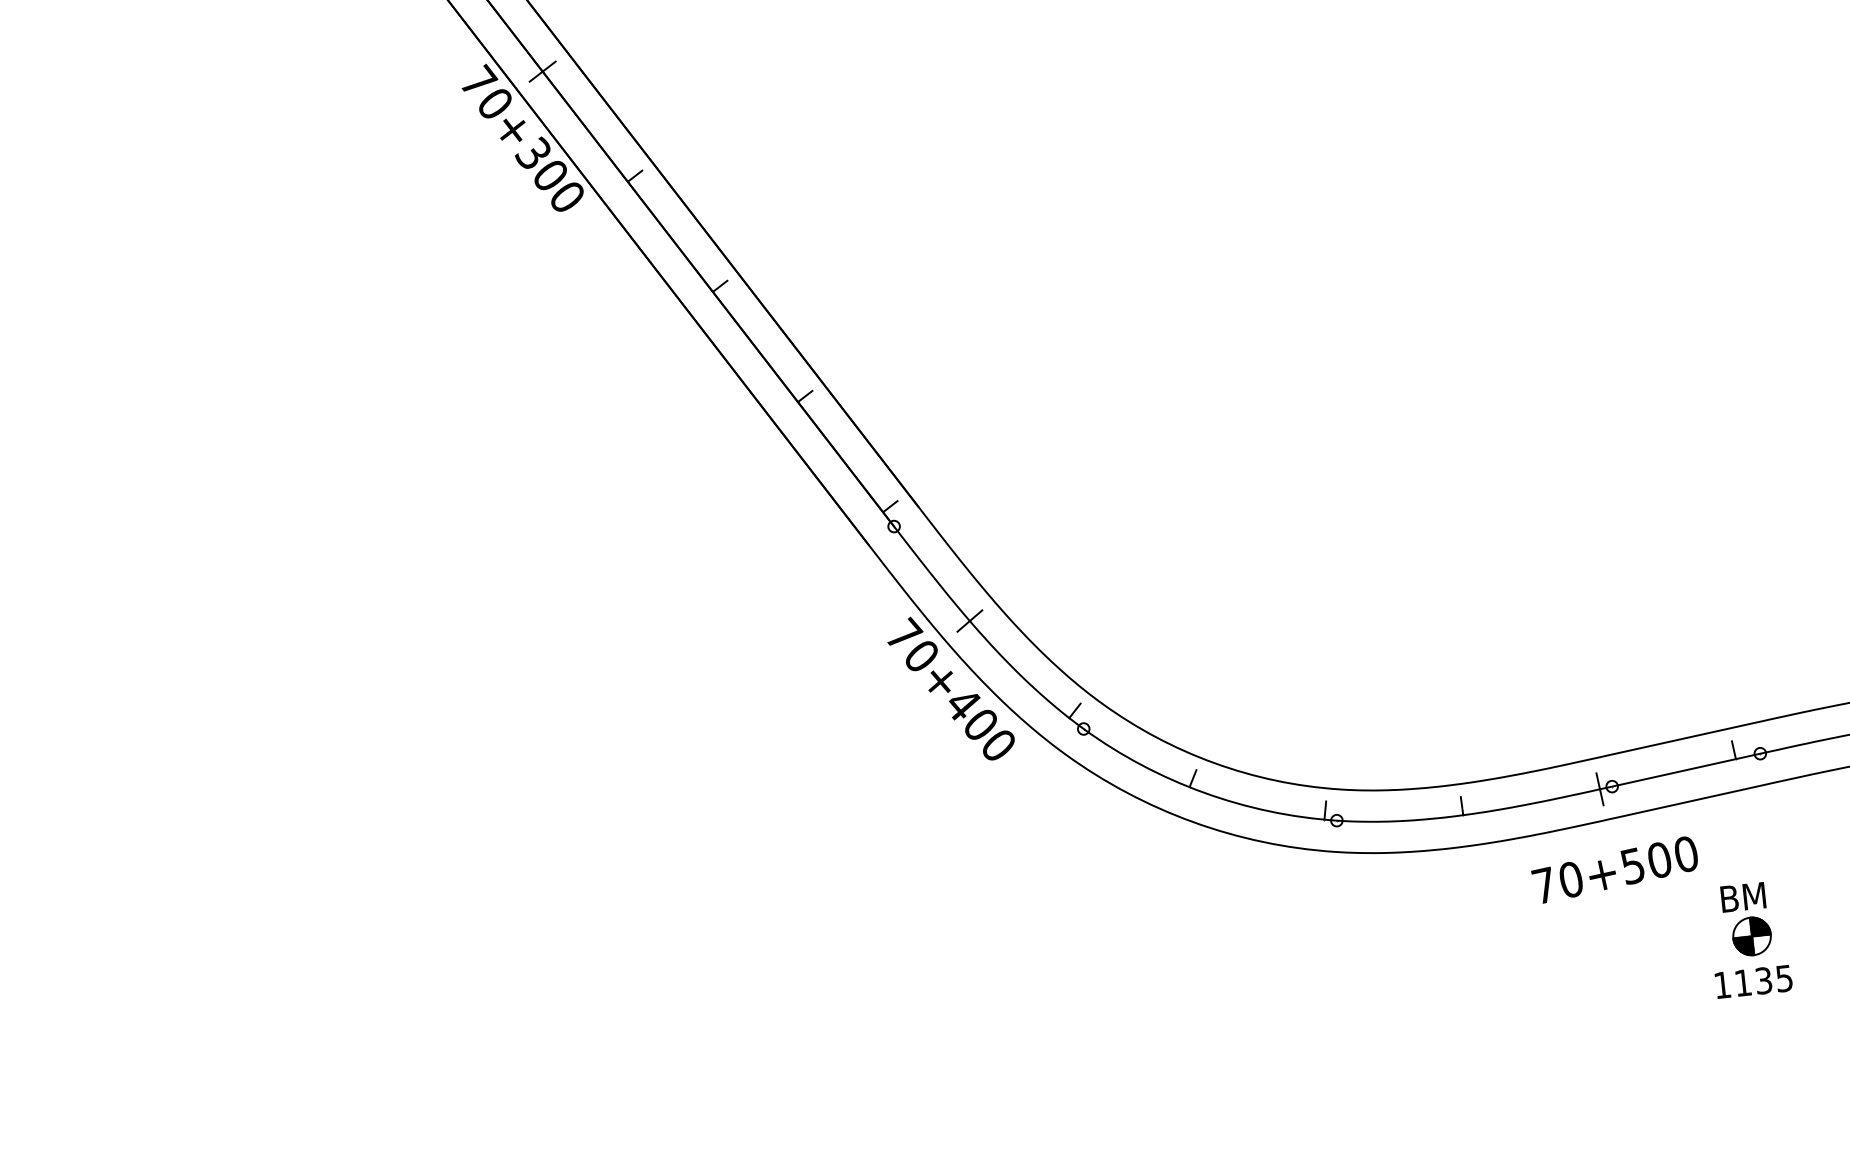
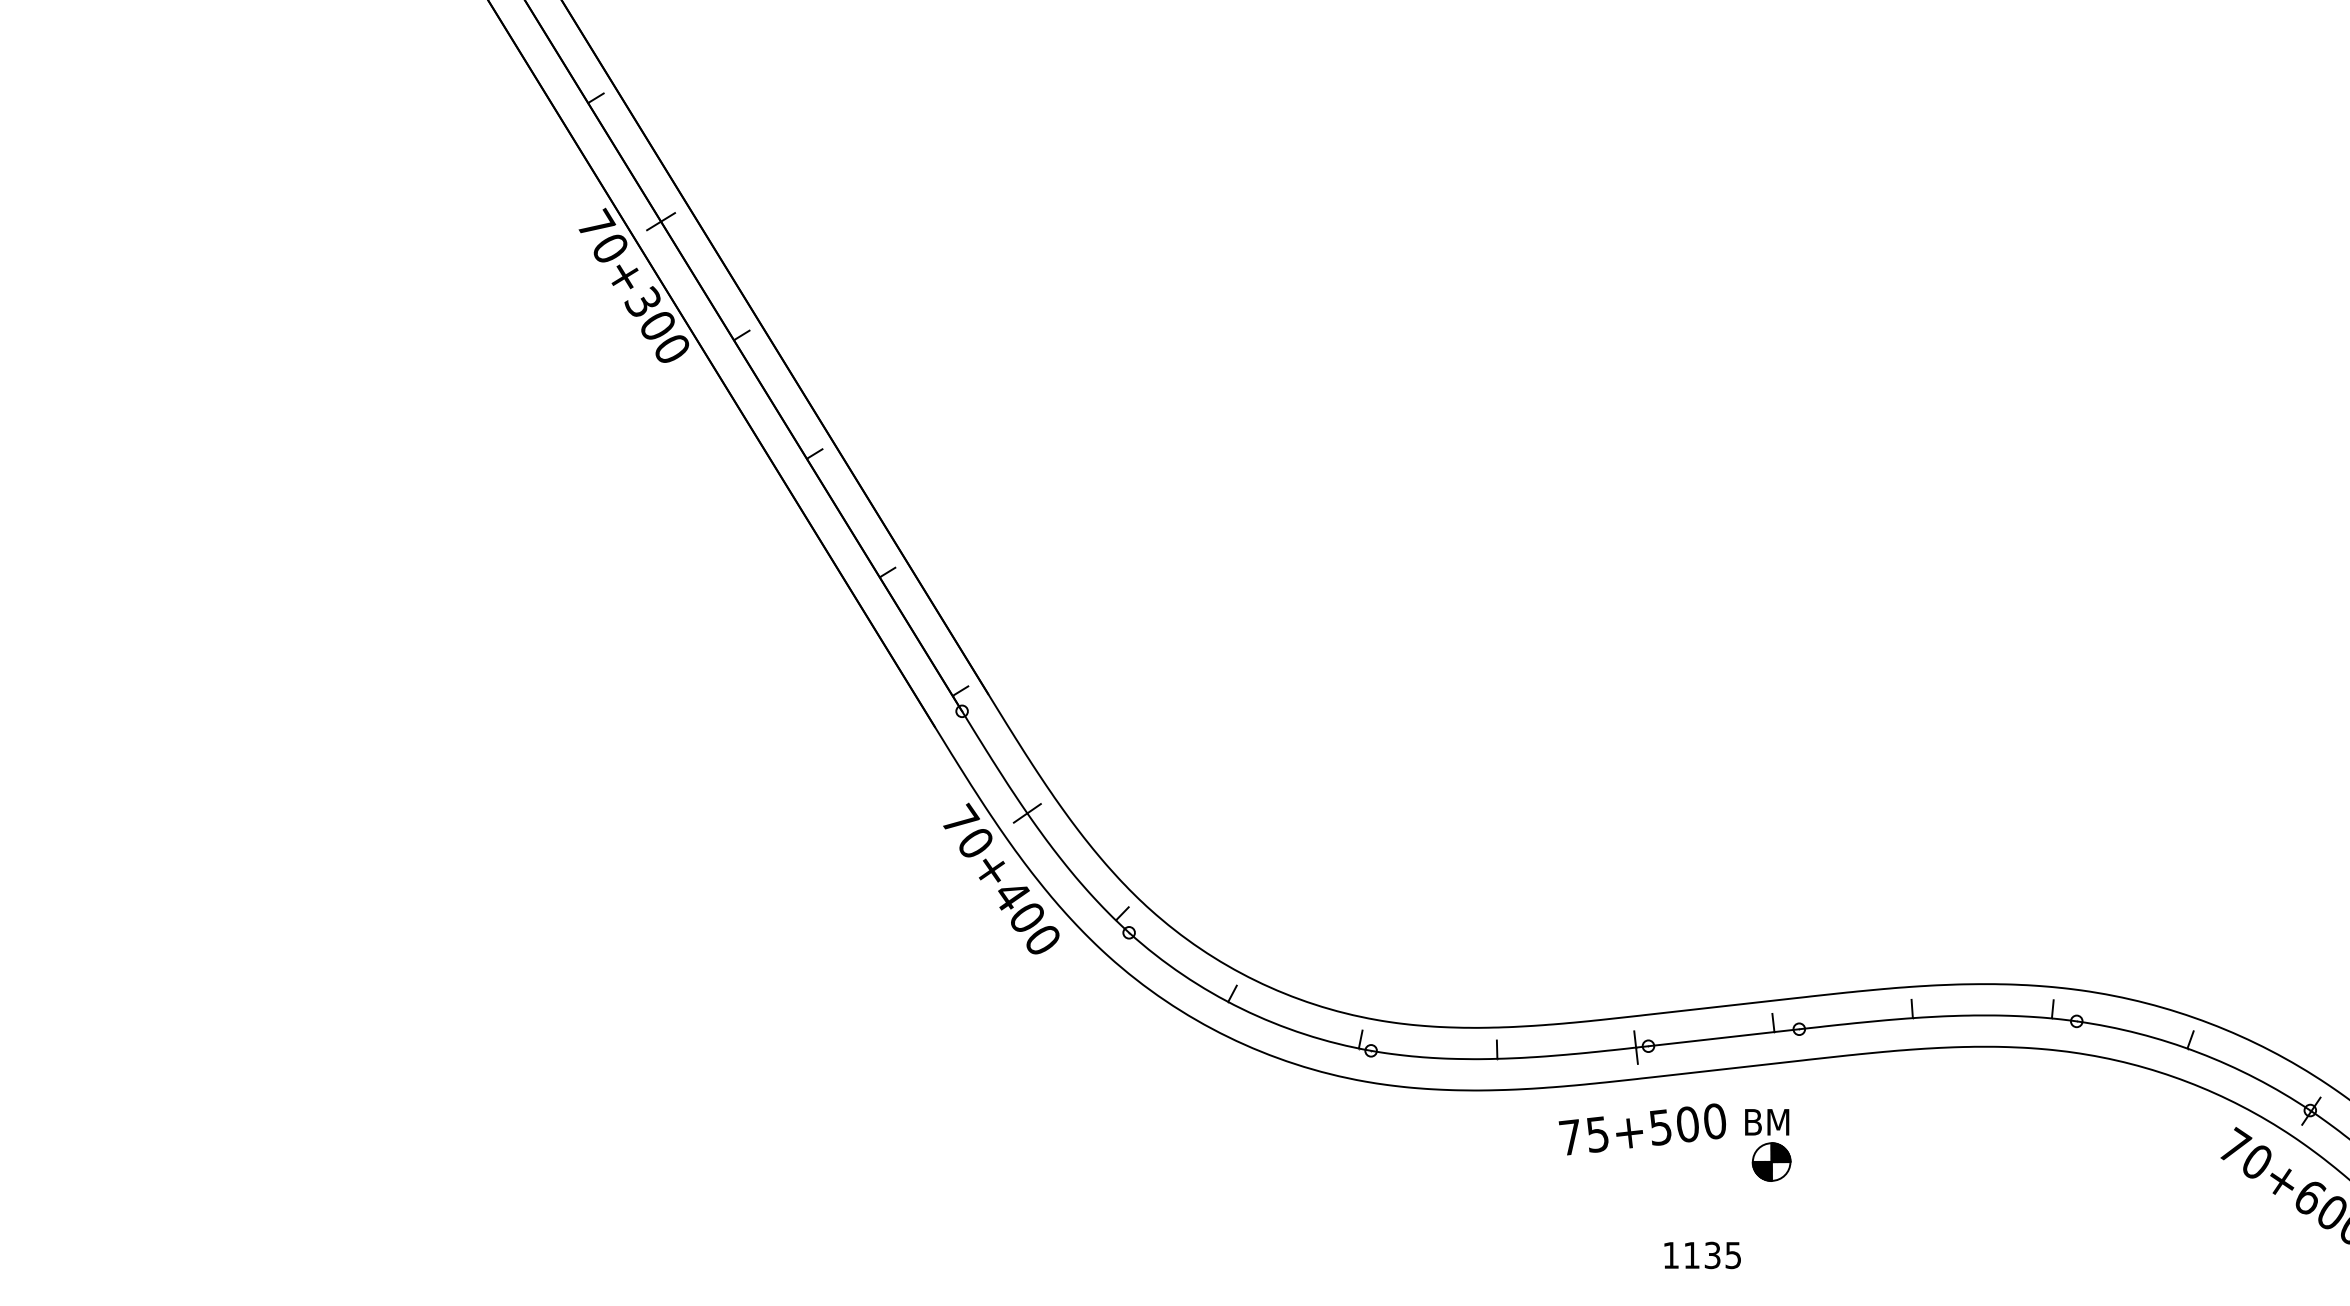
text: (1570, 879) -> (1597, 1134), 70+500 -> 75+500
part: (1747, 920) -> (1768, 1145), moved
text: (1753, 981) -> (1702, 1255), moved

